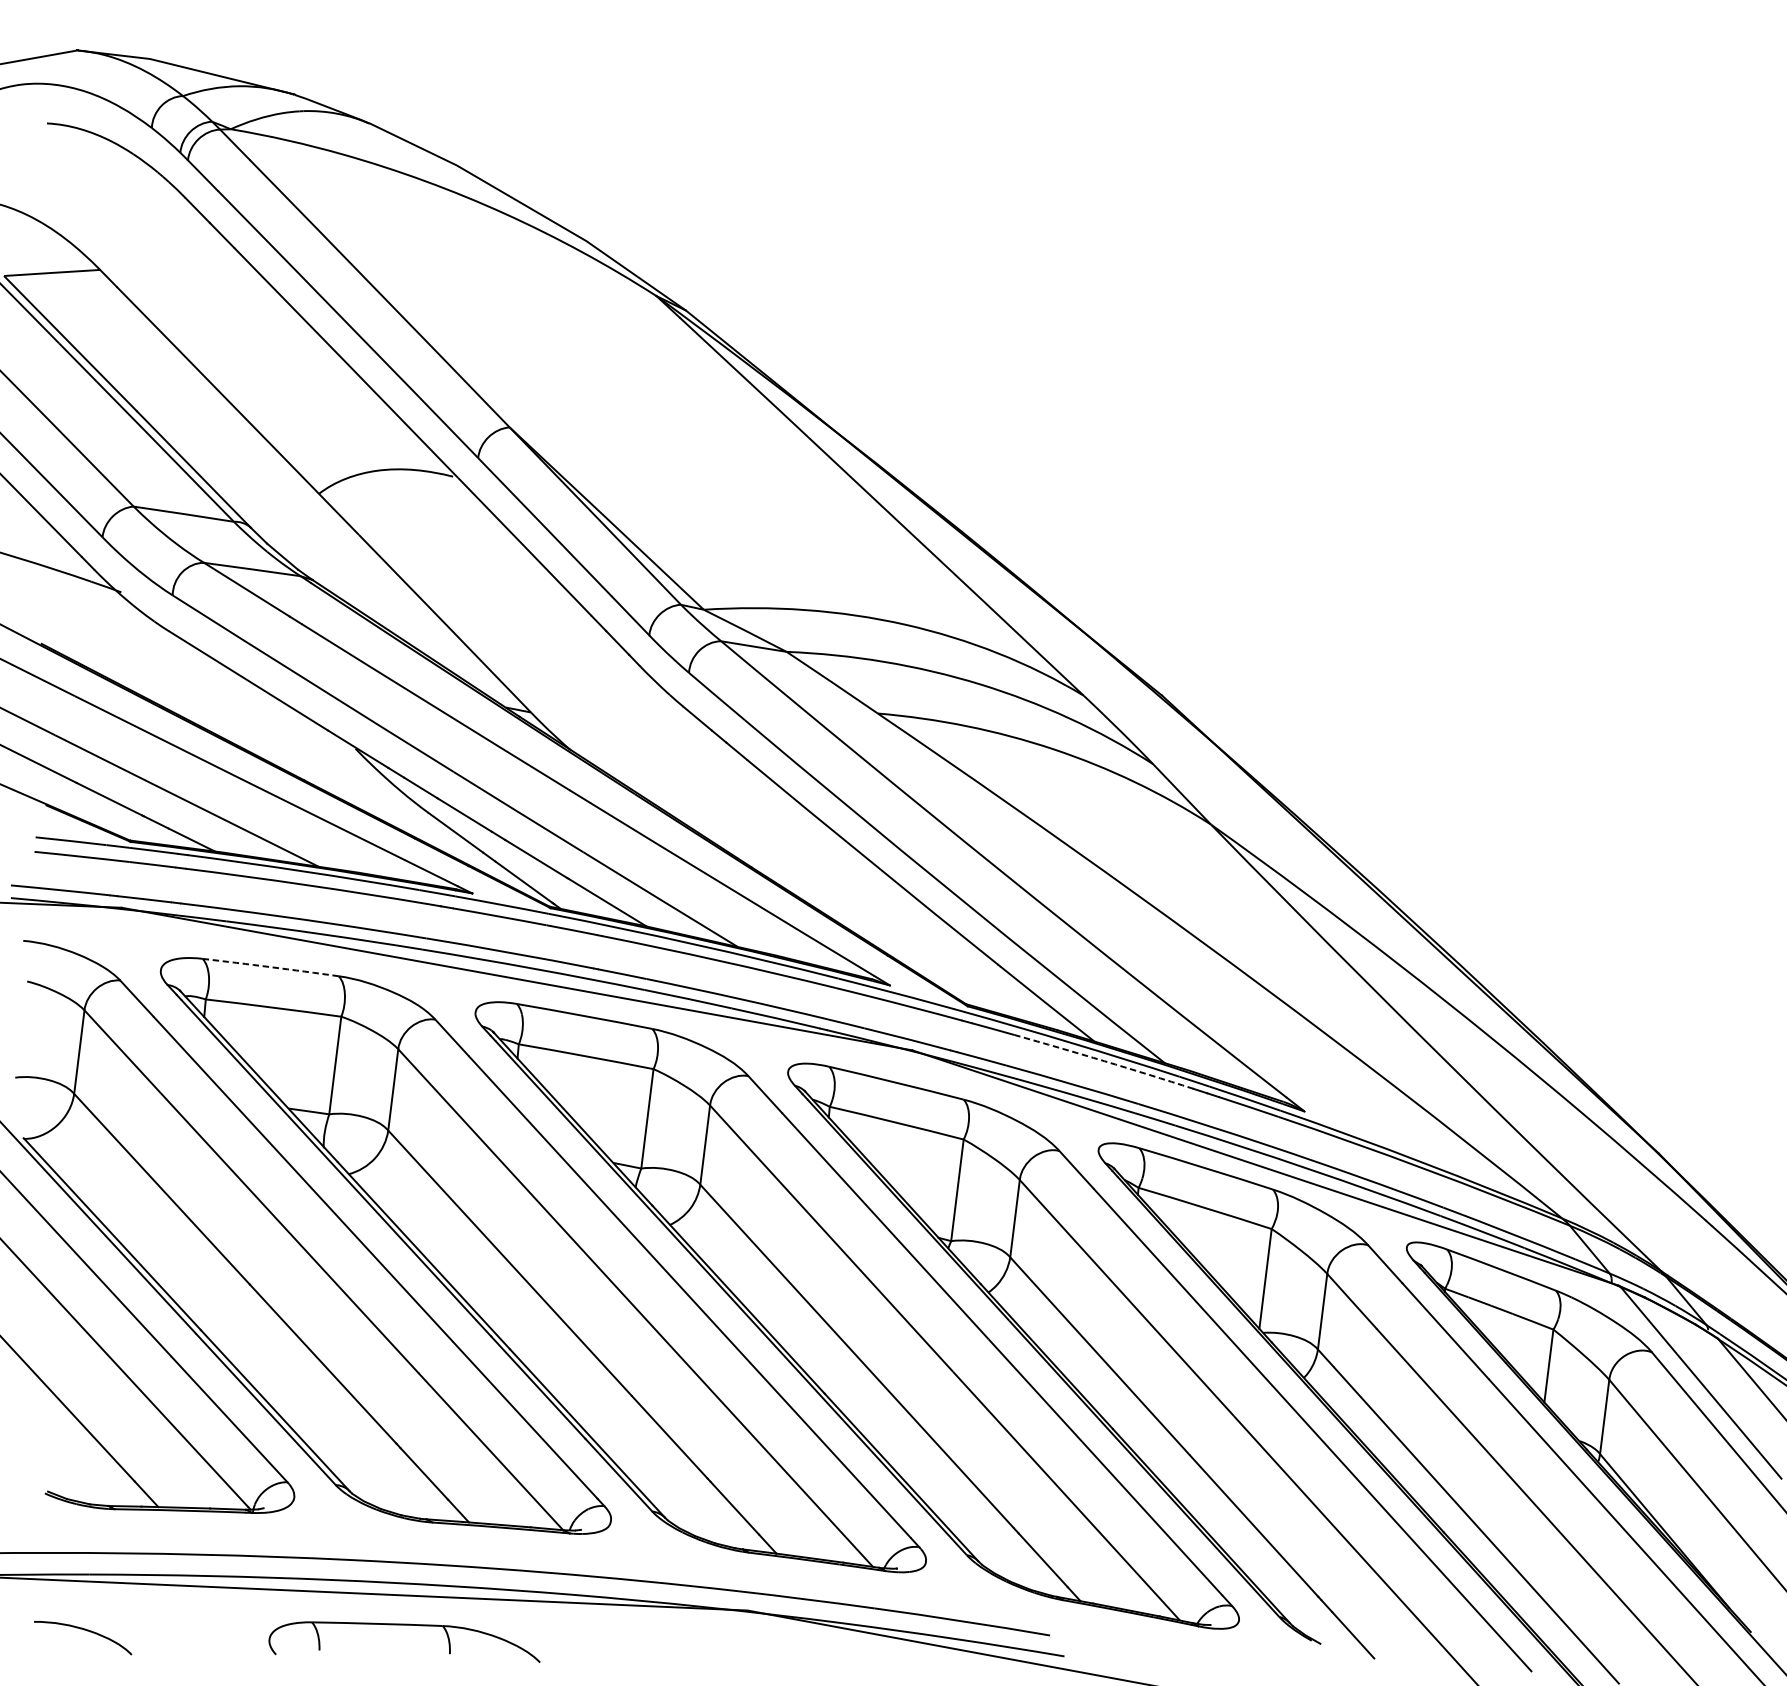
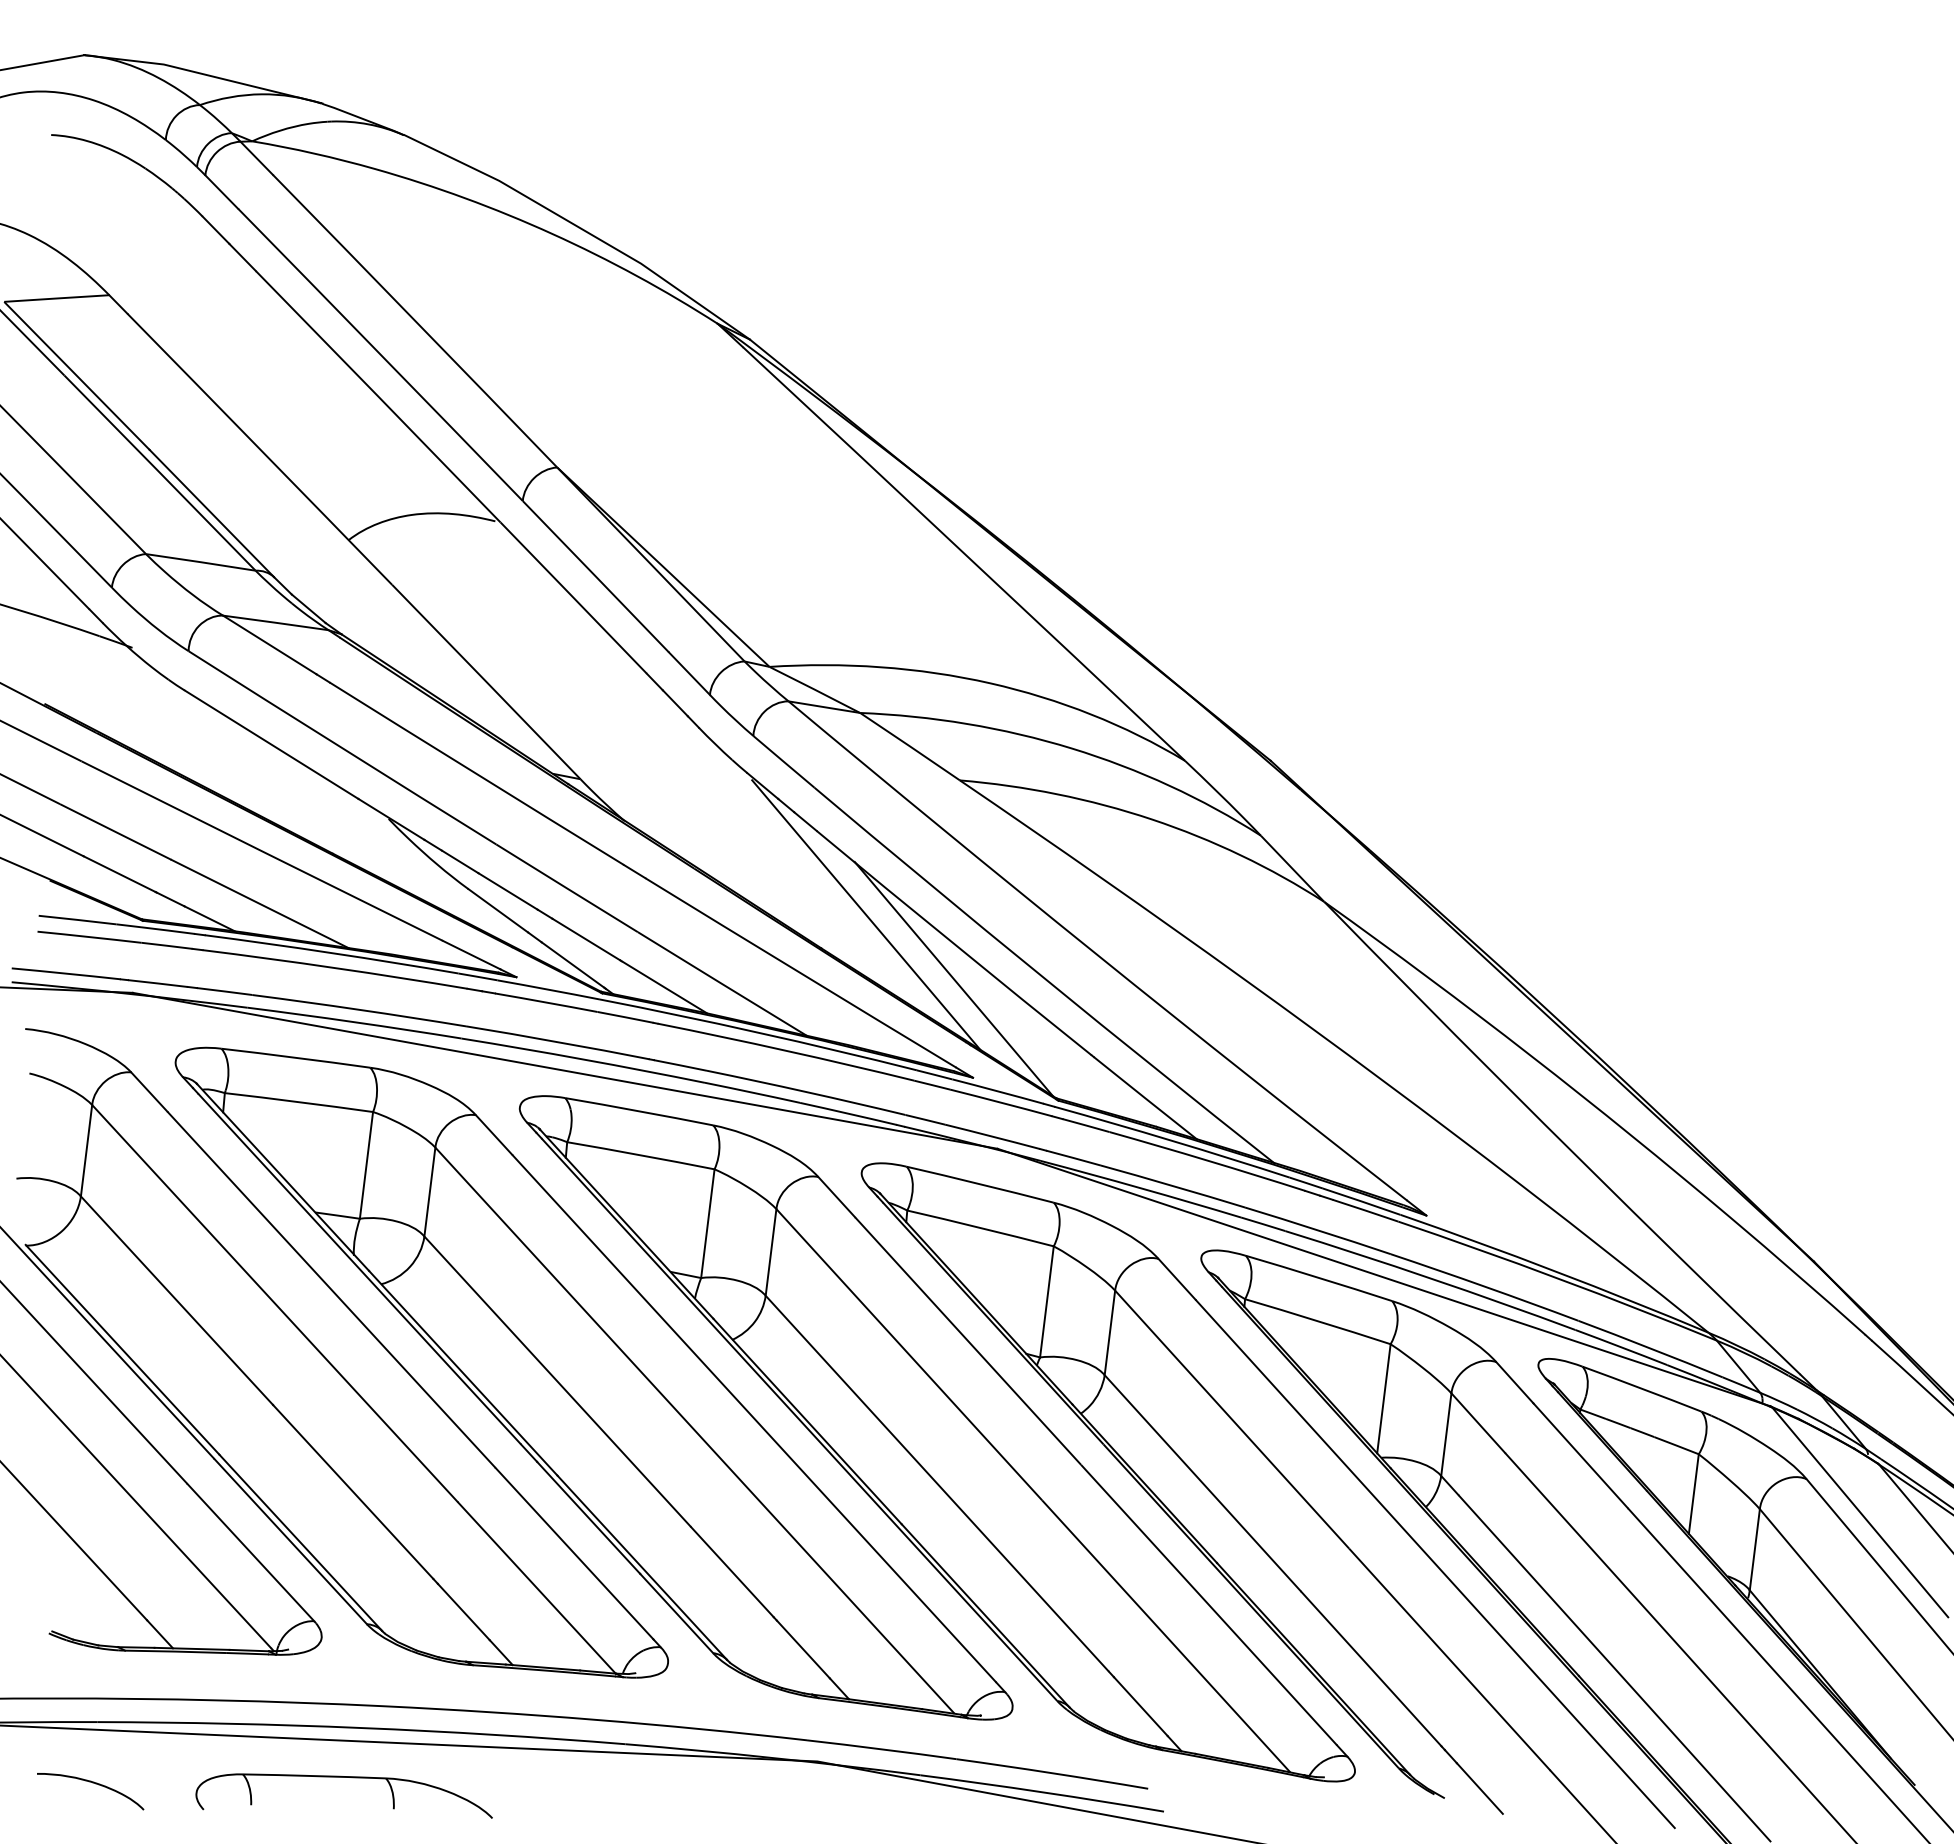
line: (792, 836) -> (866, 914), added
line: (872, 895) -> (953, 979), added
arc: (270, 966) -> (295, 1057), dashed -> solid
arc: (1104, 1061) -> (1207, 1160), dashed -> solid
part: (403, 1625) -> (343, 1777), moved

